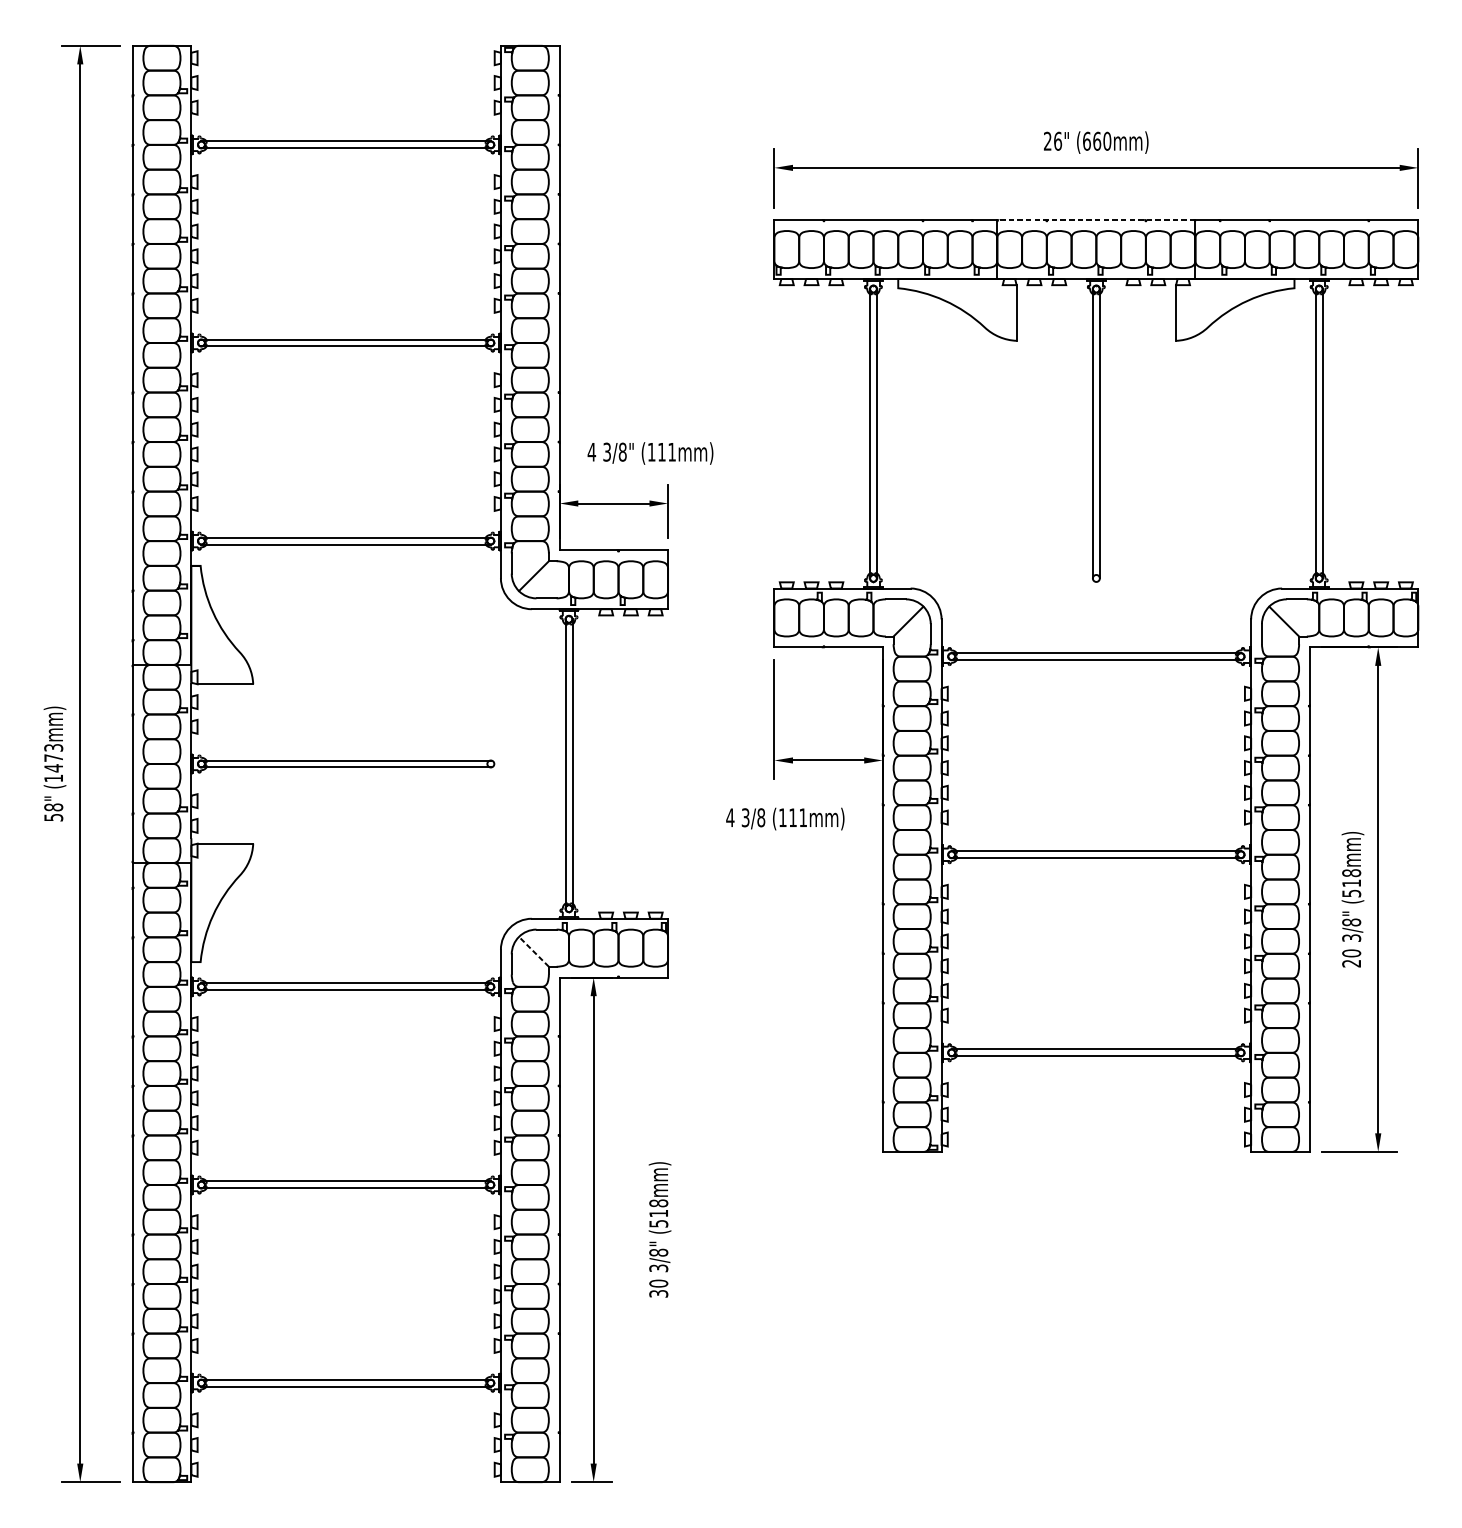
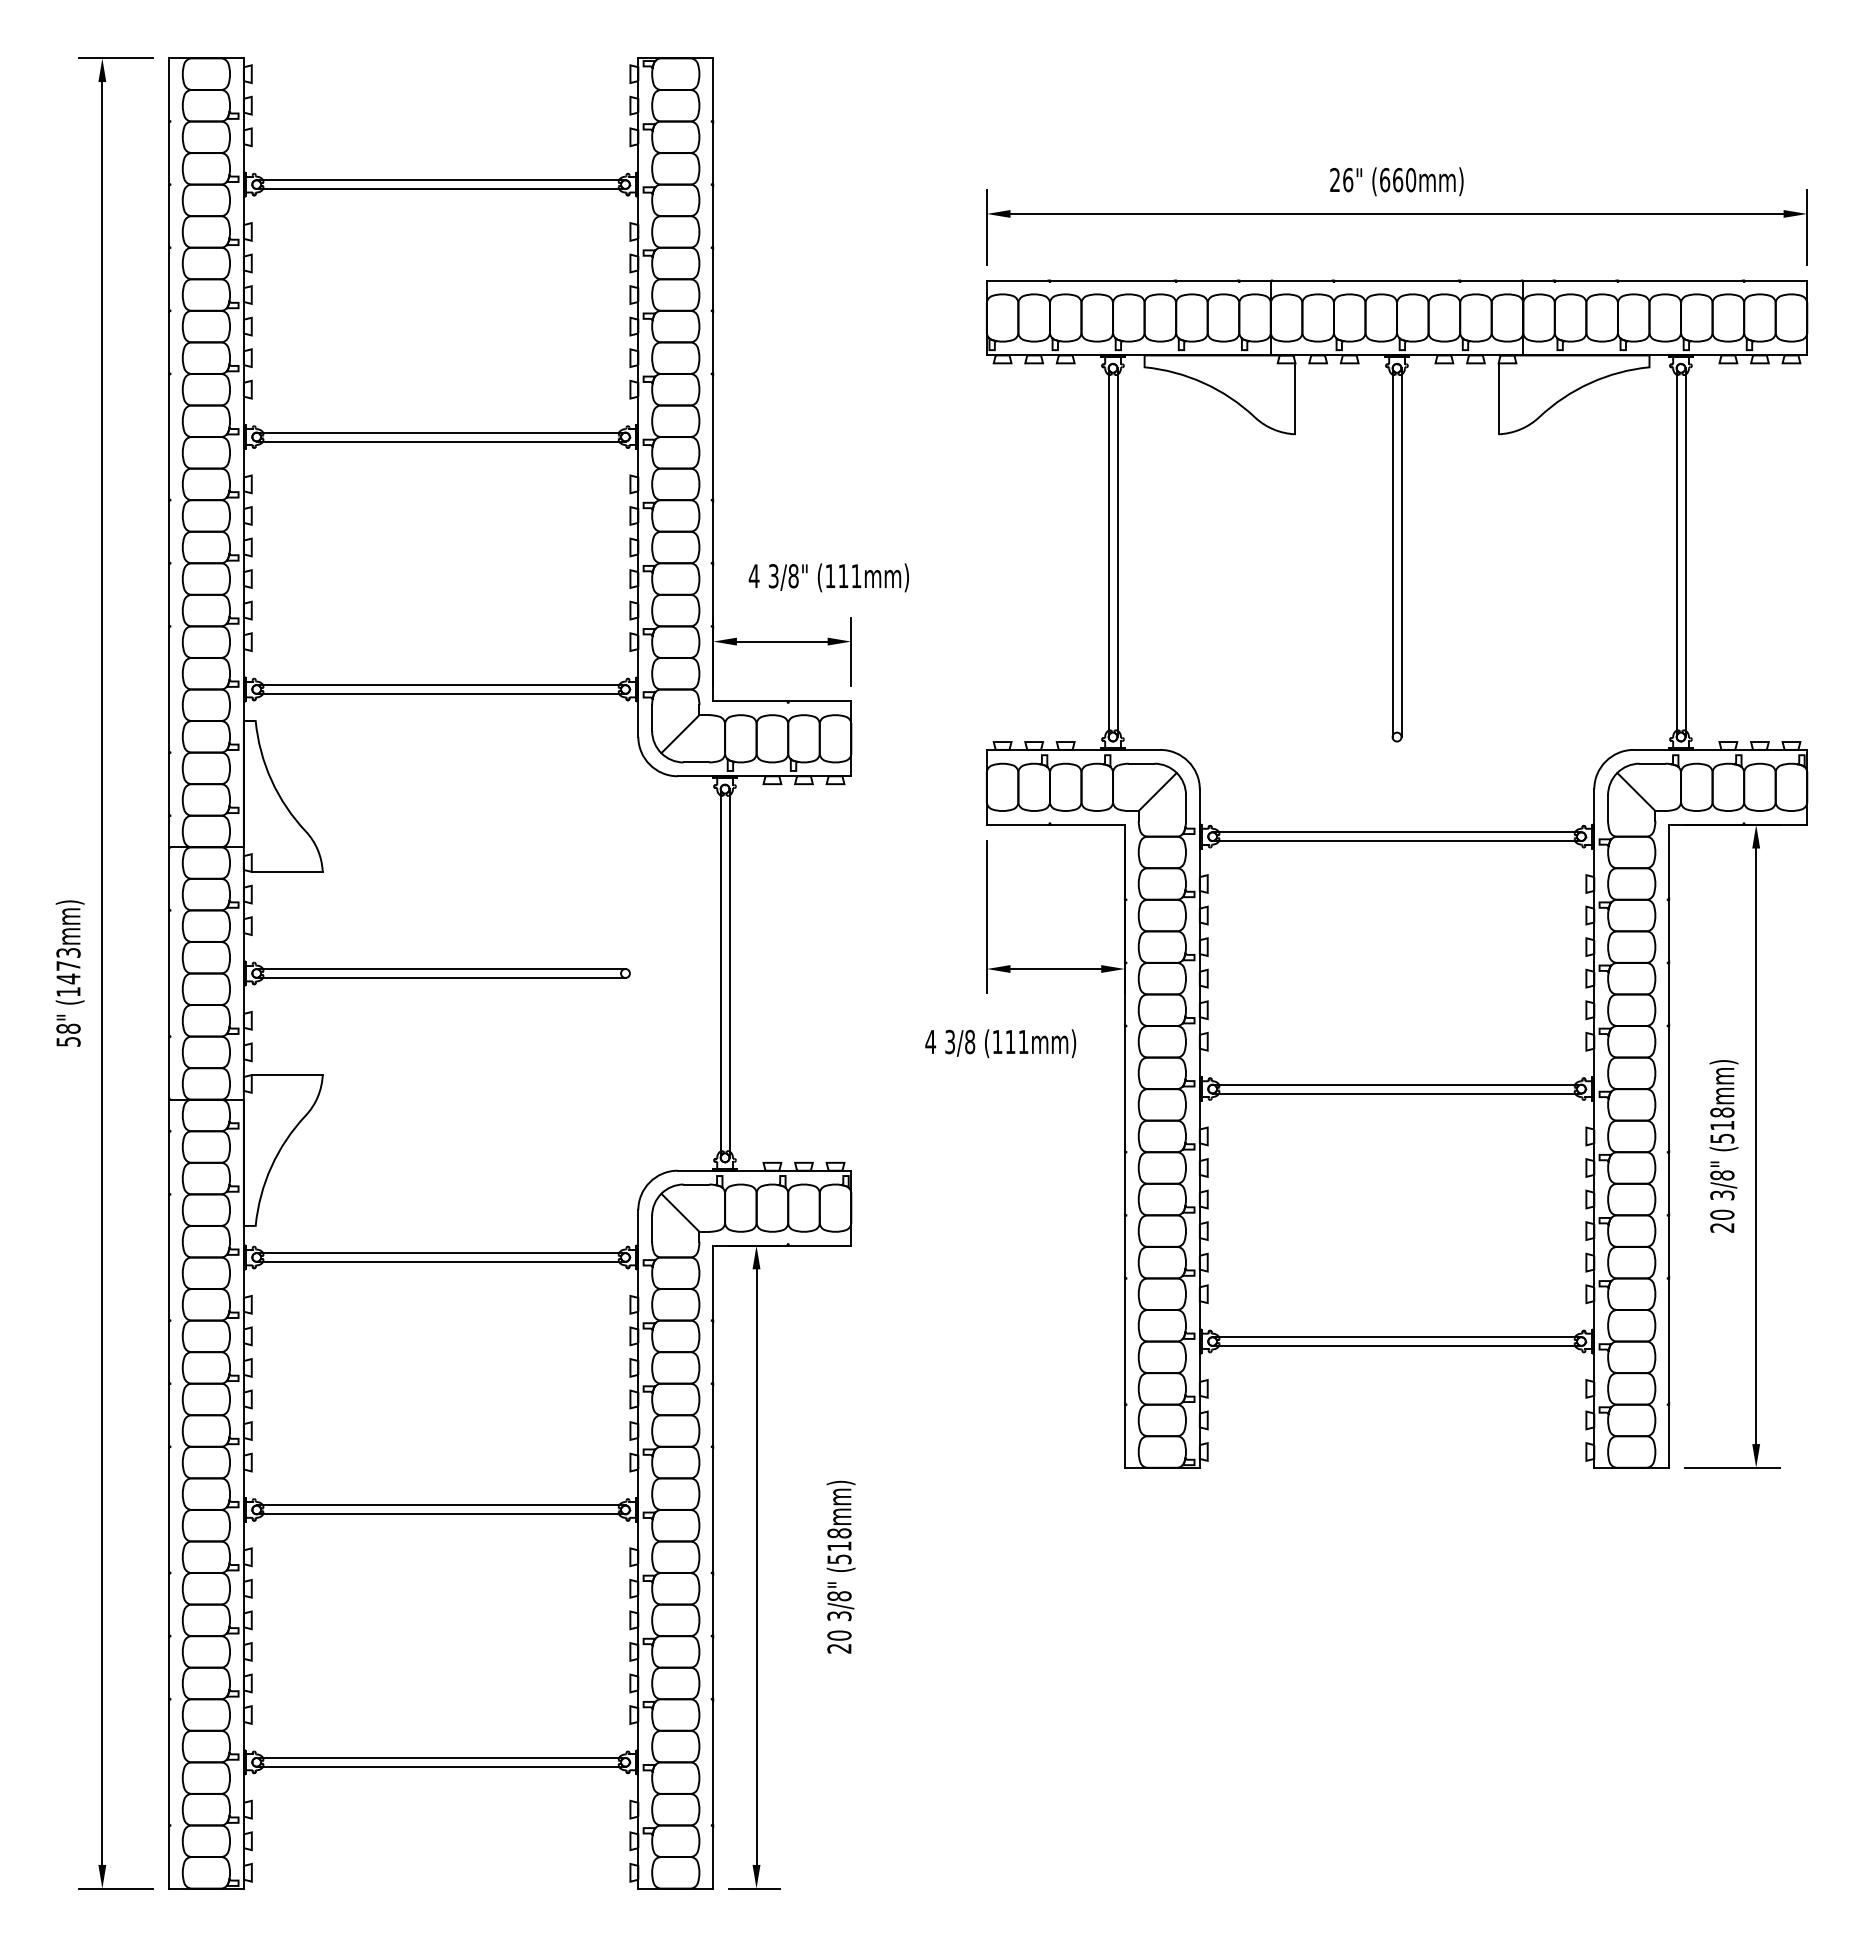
line: (1095, 220) -> (1396, 280), dashed -> solid
line: (534, 951) -> (680, 1212), dashed -> solid
text: (658, 1293) -> (839, 1648), 30 -> 20

